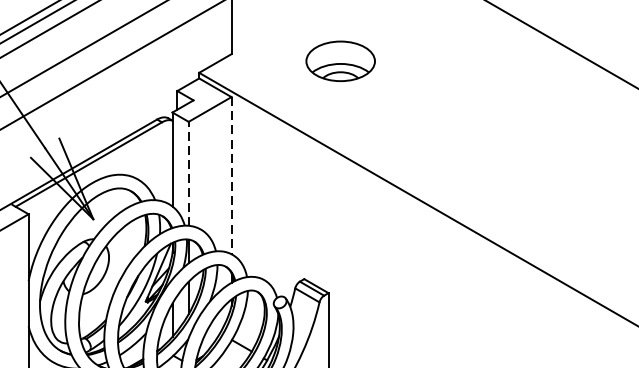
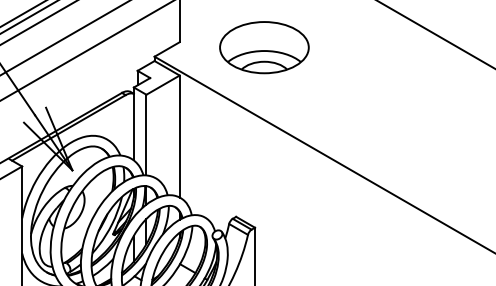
part: (340, 60) -> (264, 47), size x1.67
line: (188, 173) -> (146, 134), dashed -> solid
line: (231, 175) -> (179, 136), dashed -> solid

